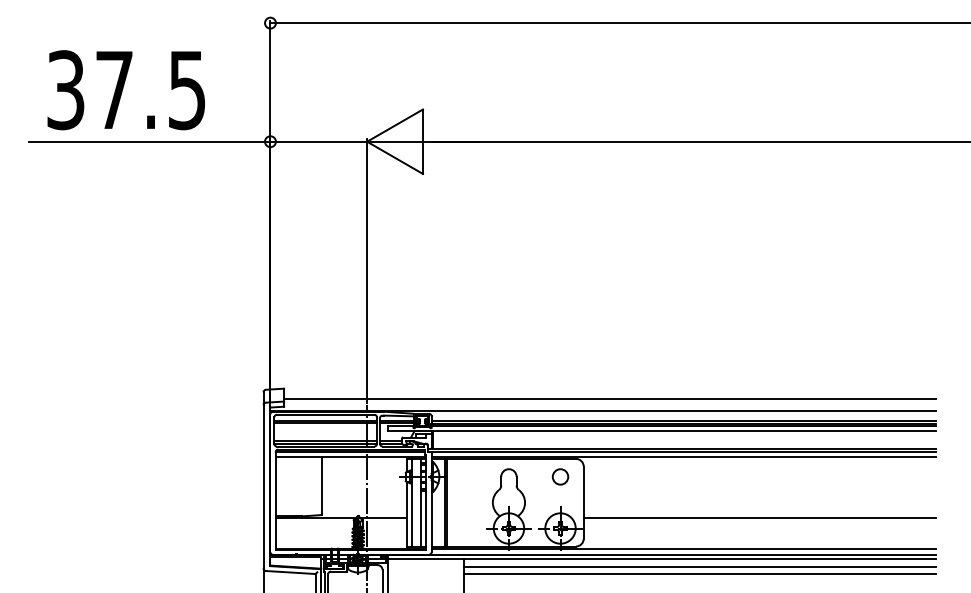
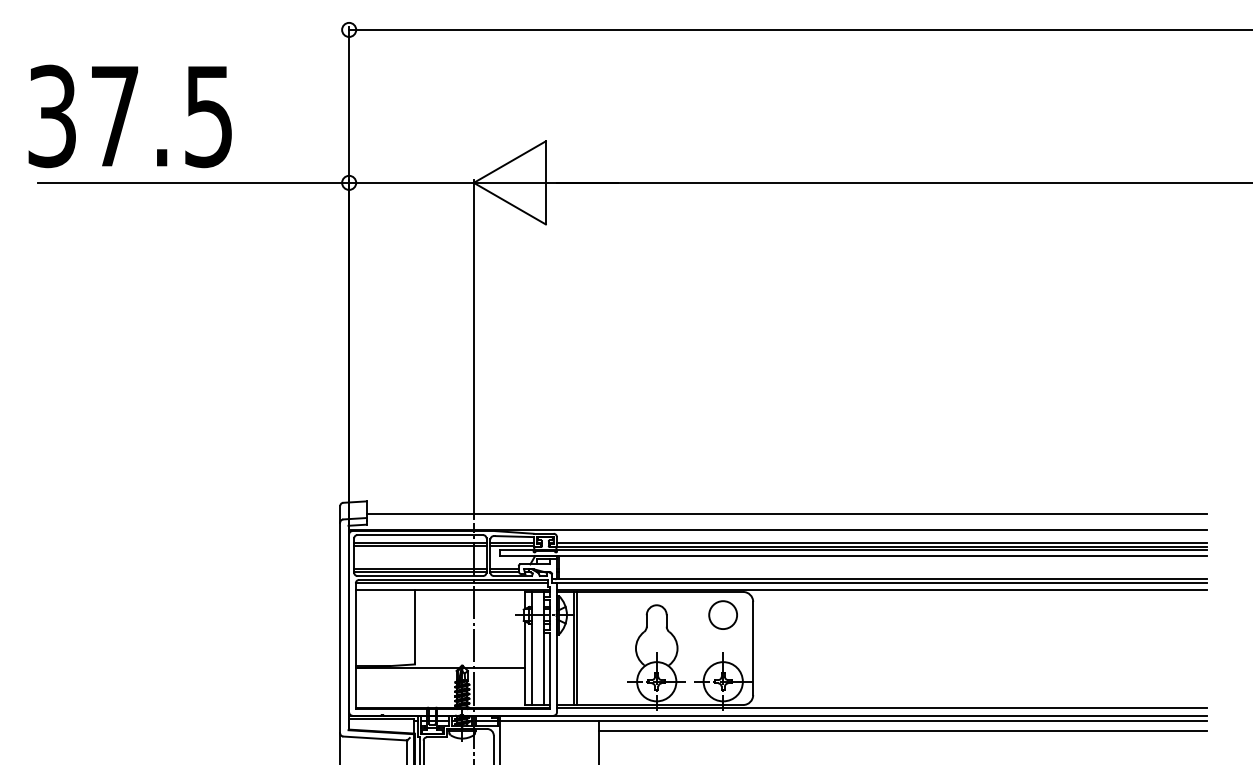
text: (125, 90) -> (129, 116), moved
circle: (560, 477) -> (723, 615), size x1.4
line: (759, 517) -> (980, 667), removed
line: (699, 574) -> (902, 740), removed

